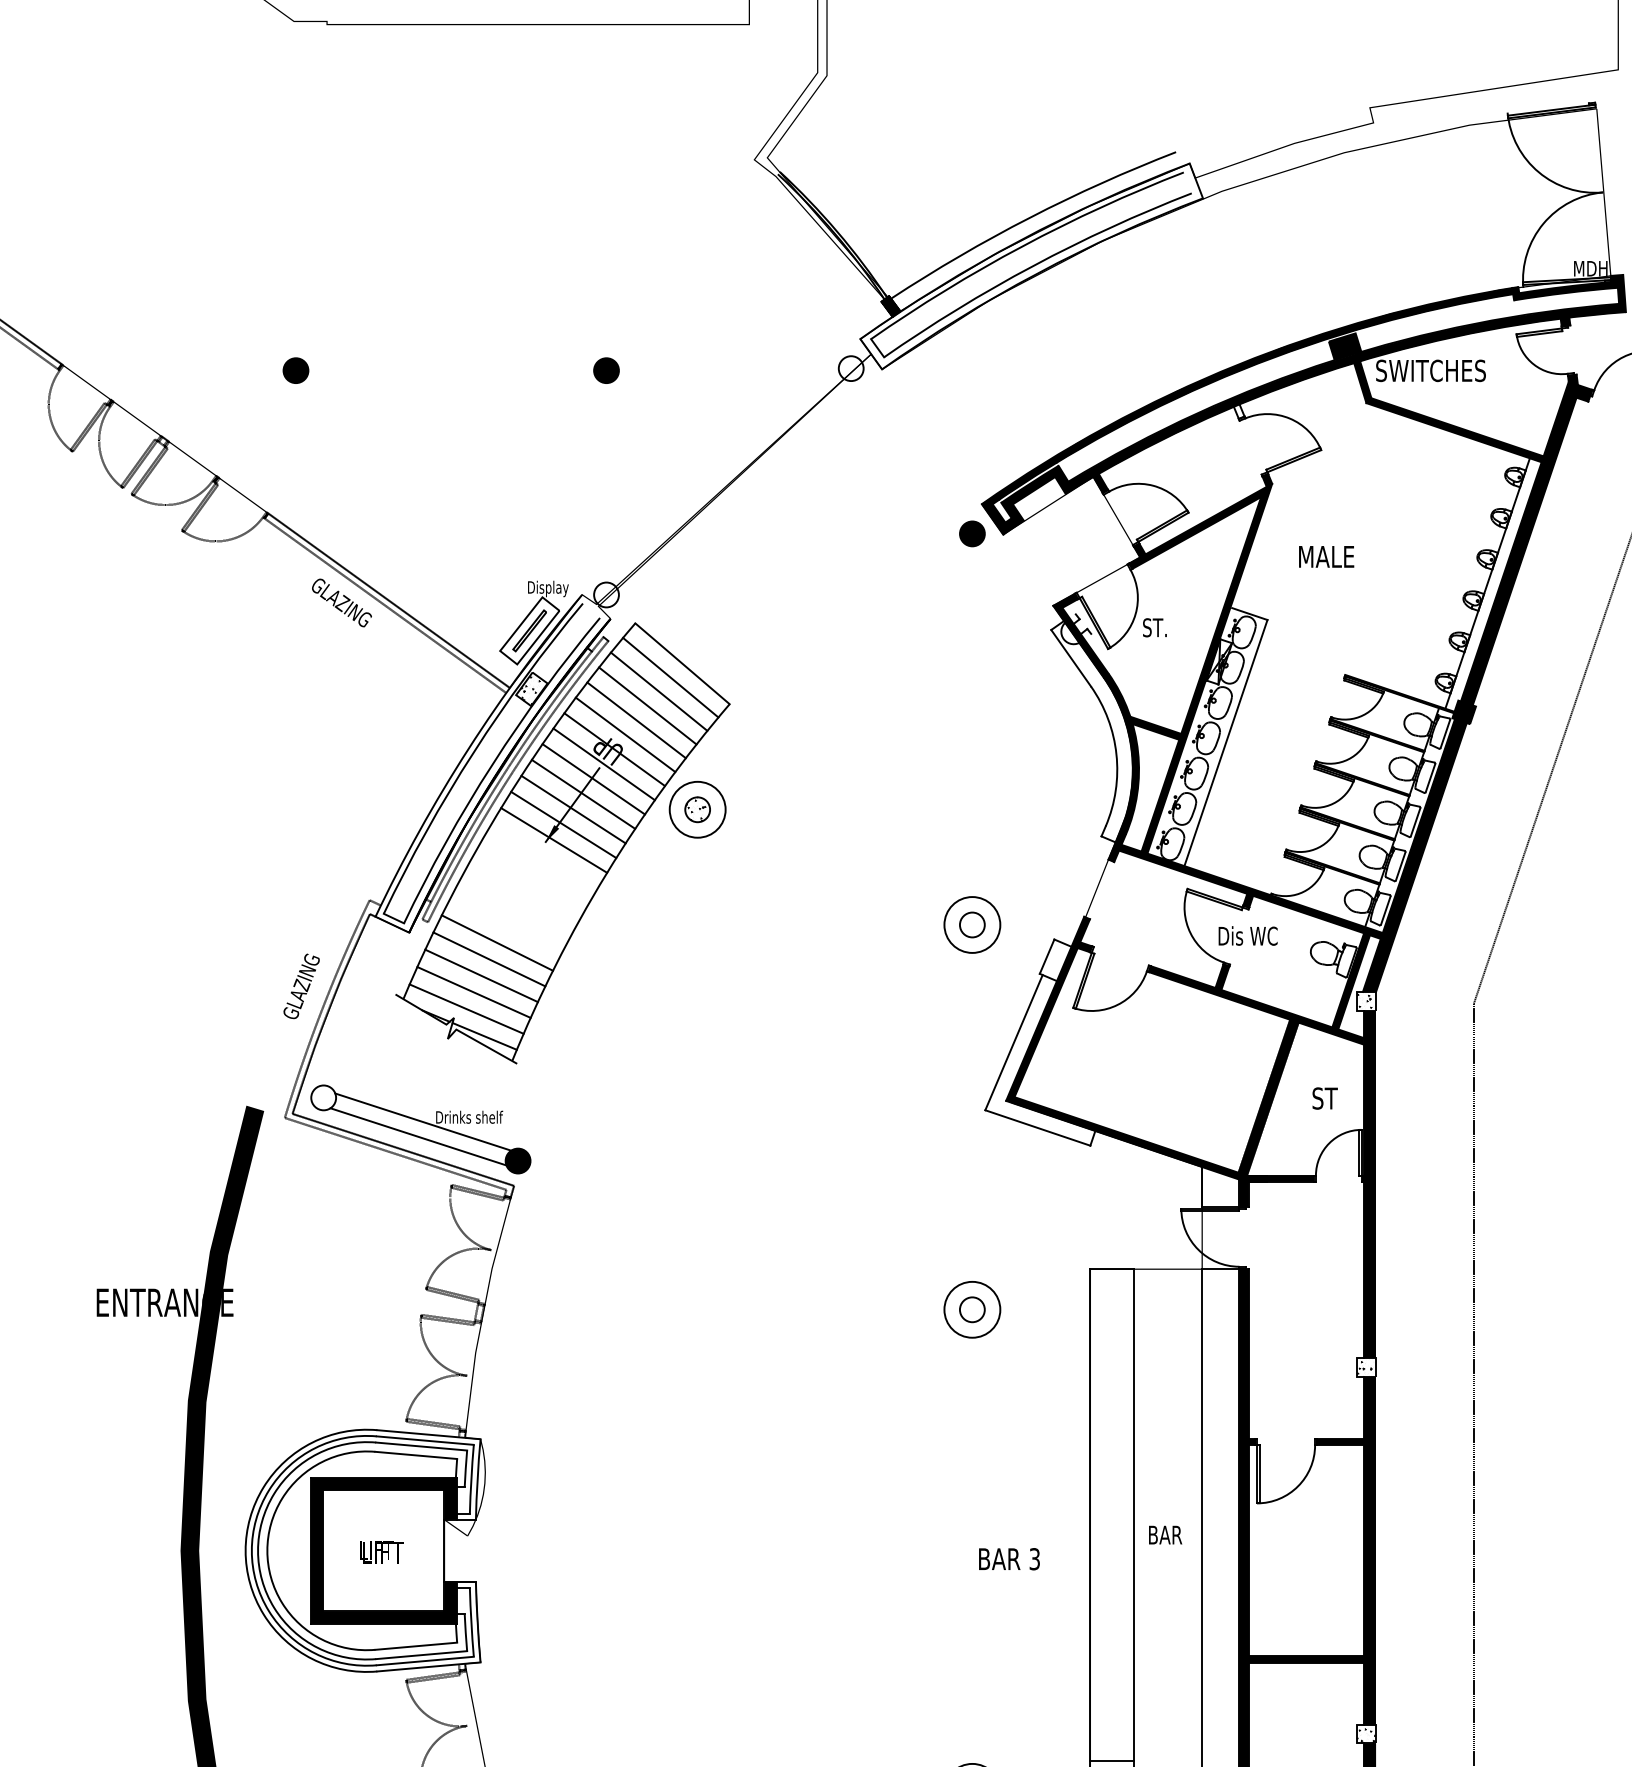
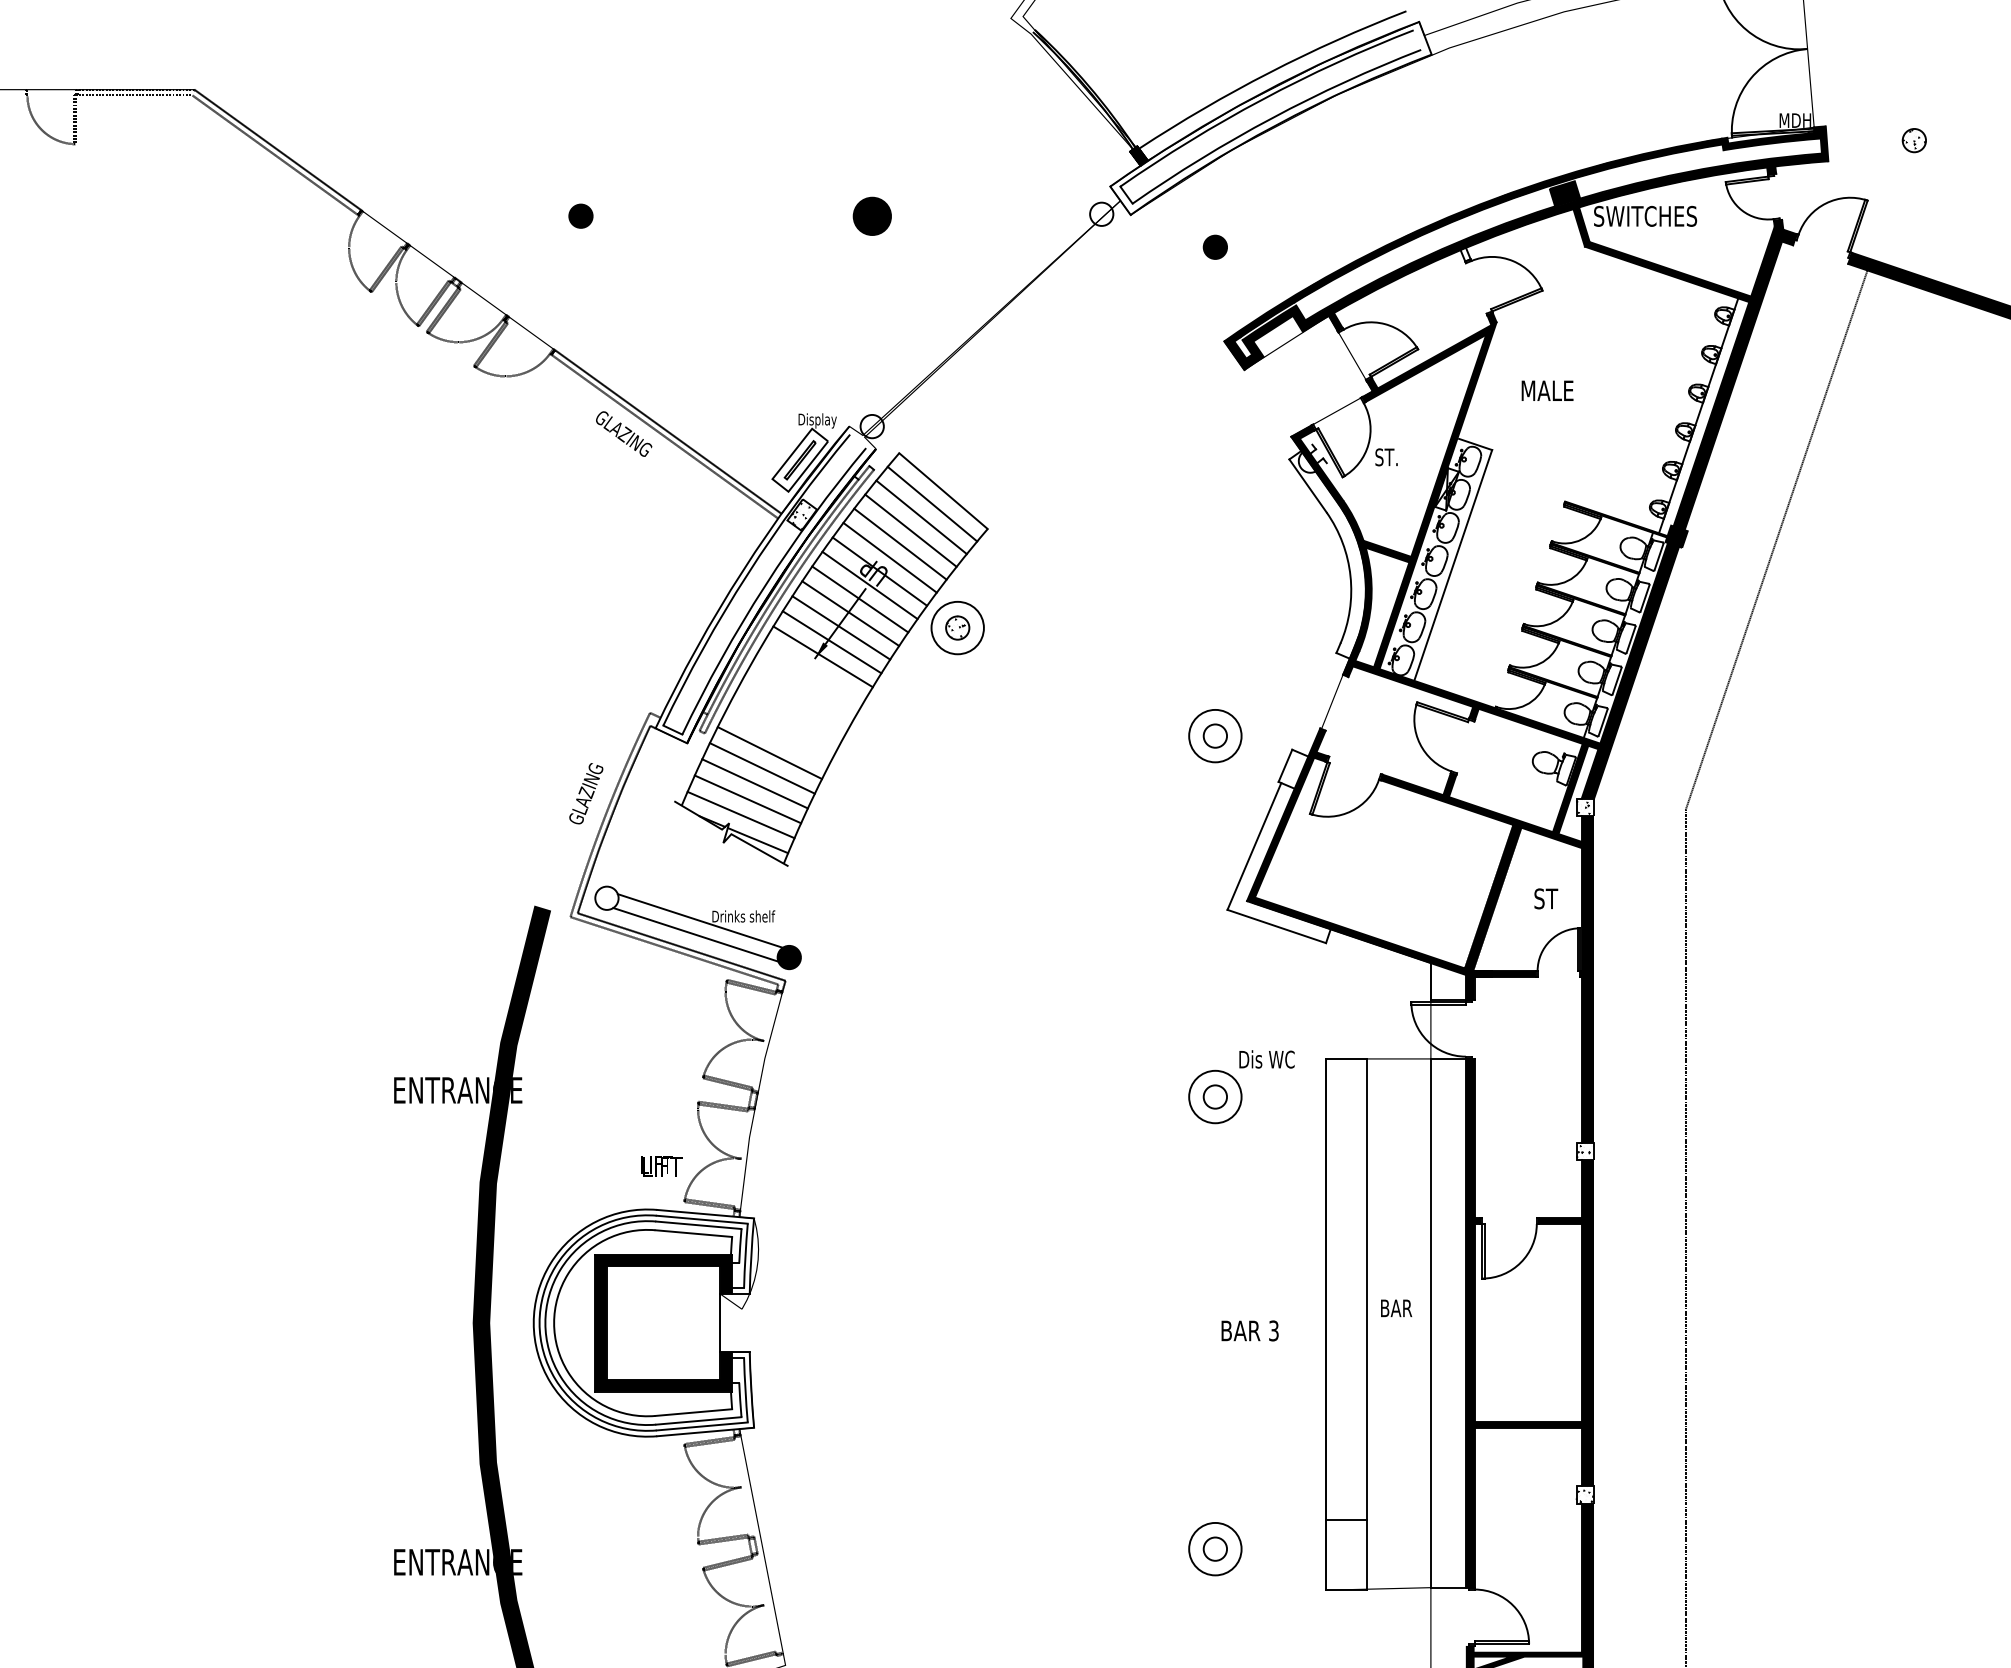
part: (605, 369) -> (871, 215), size x1.6
part: (971, 533) -> (1214, 246), moved
text: (1247, 936) -> (1266, 1059), moved
text: (381, 1552) -> (661, 1166), moved

